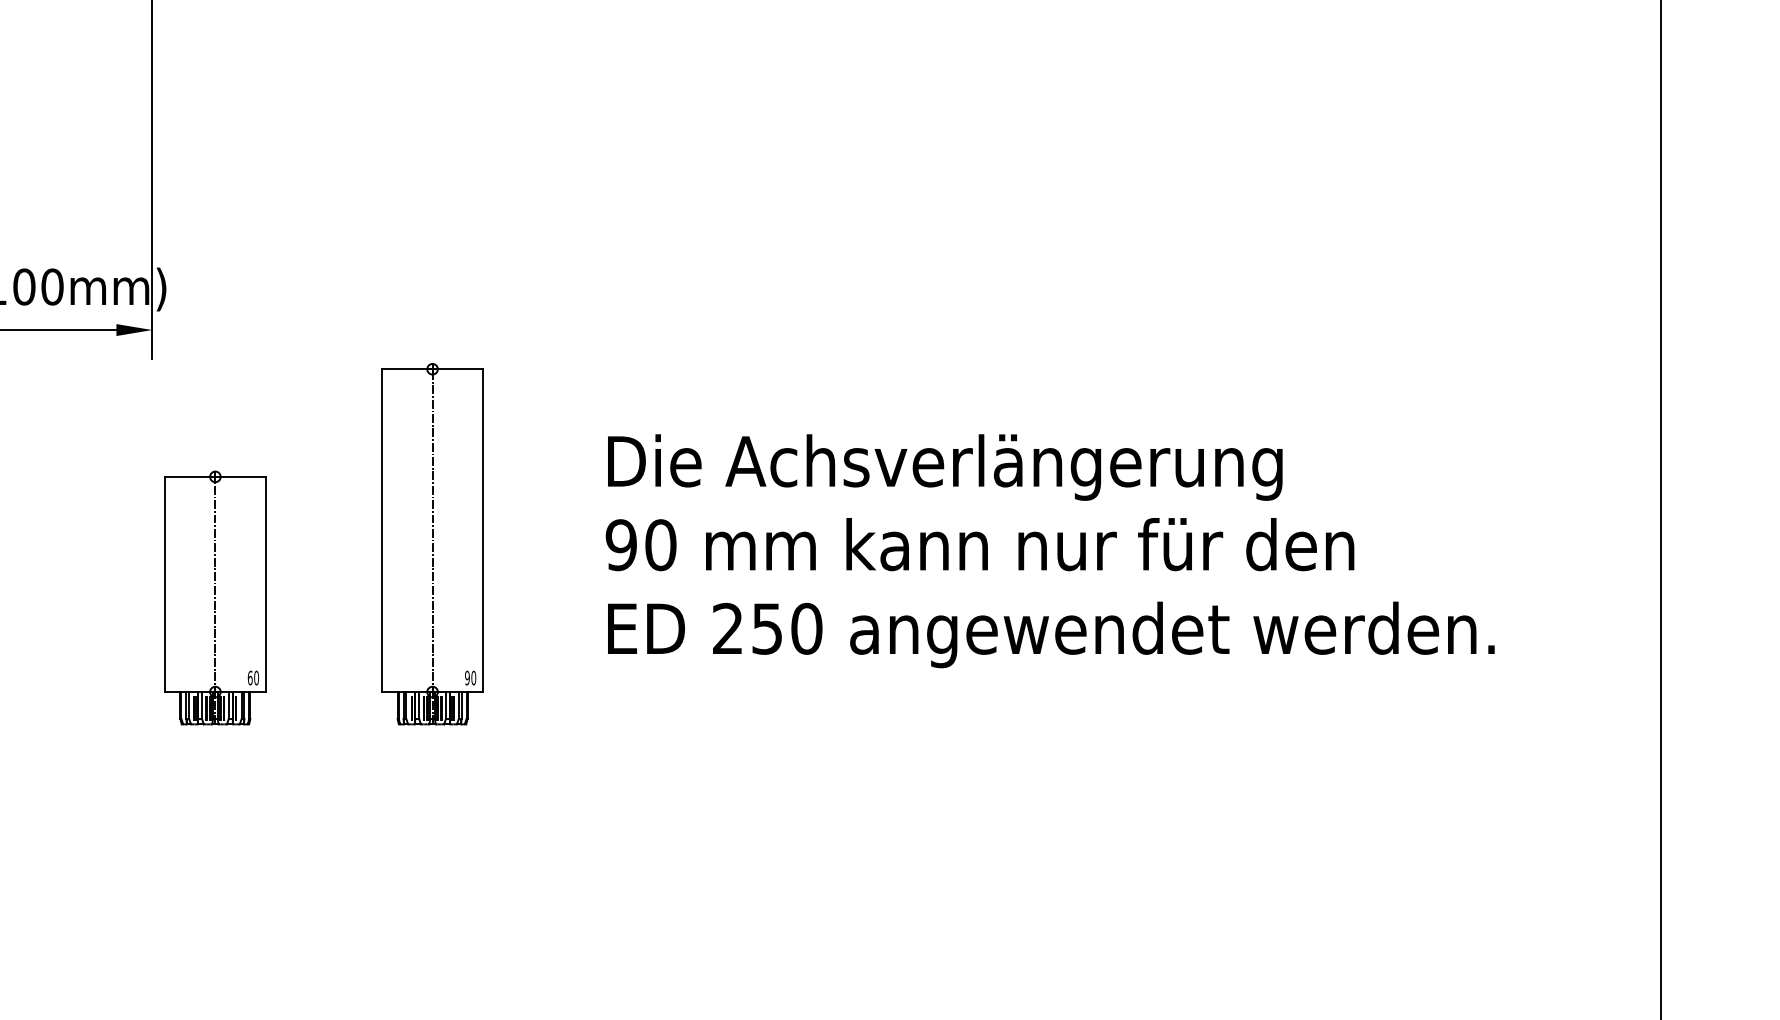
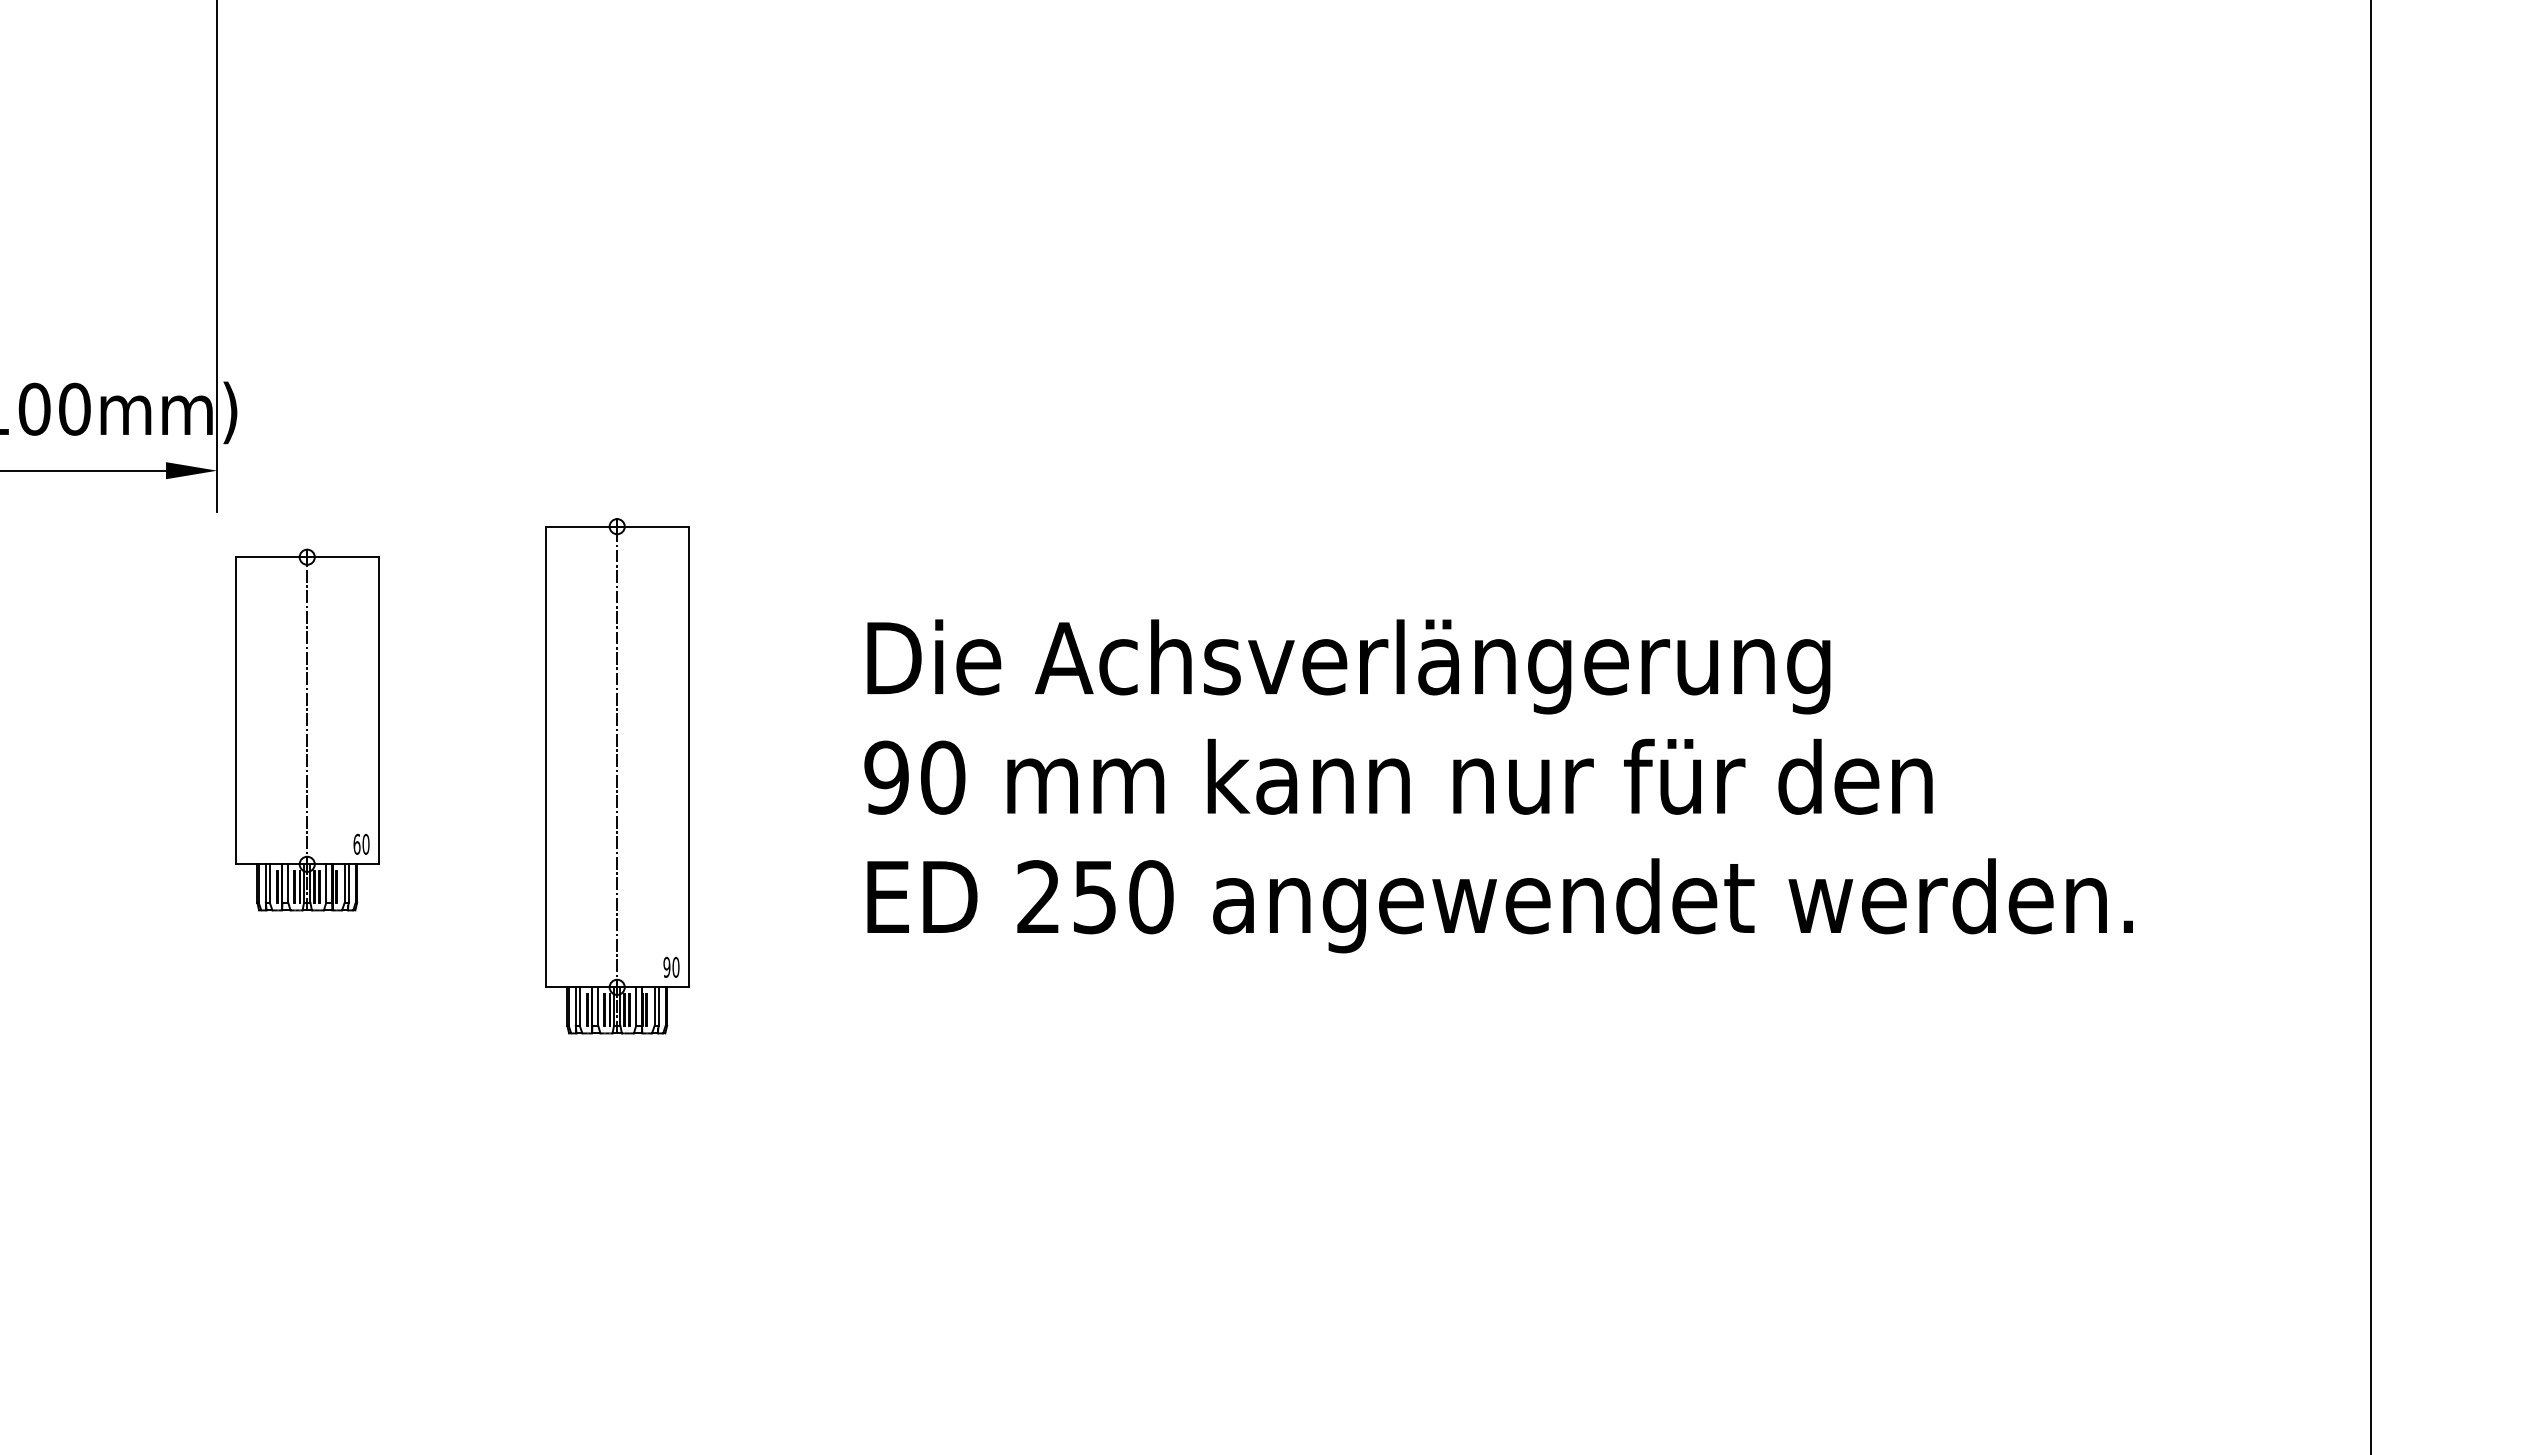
part: (215, 597) -> (307, 729), moved

